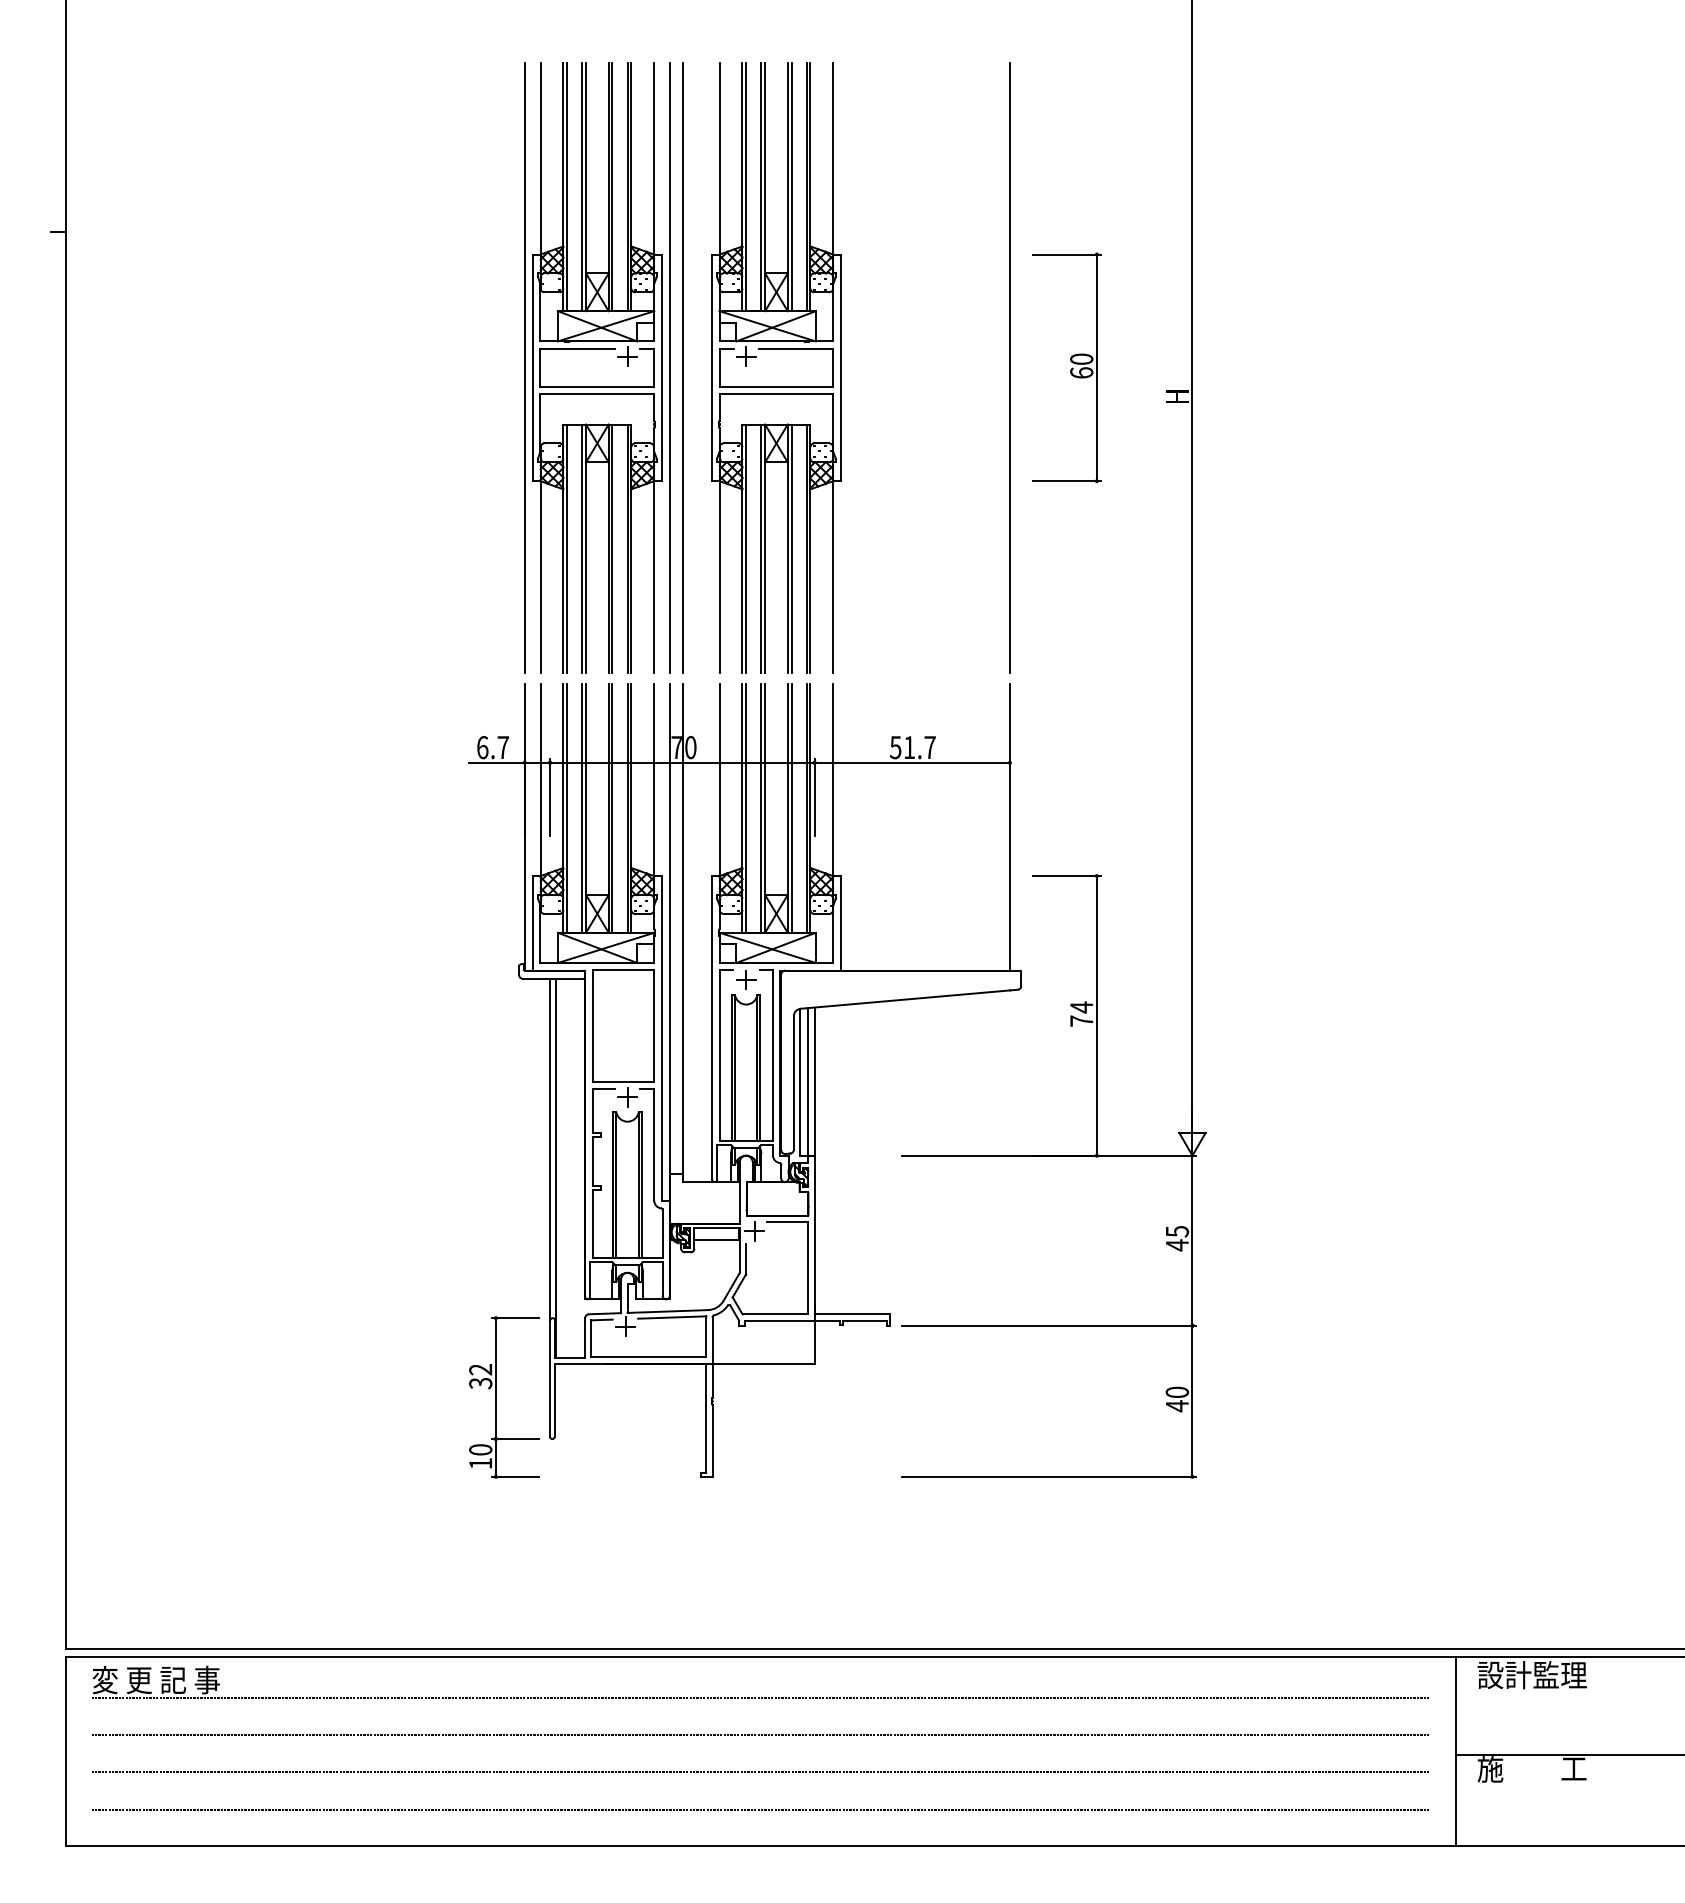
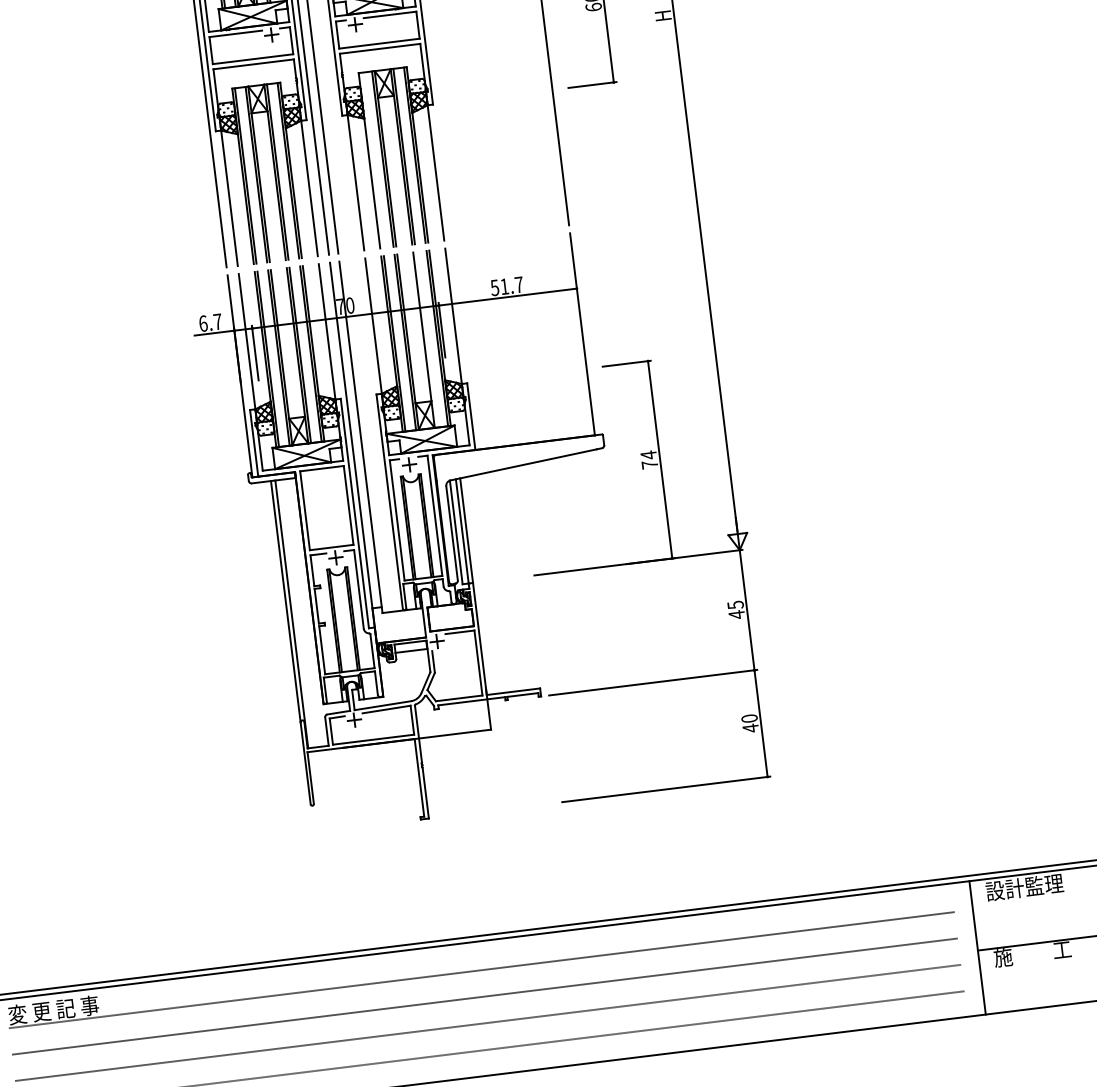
line: (746, 548) -> (372, 160), removed
line: (791, 808) -> (426, 339), removed
part: (496, 1397) -> (269, 781), removed

